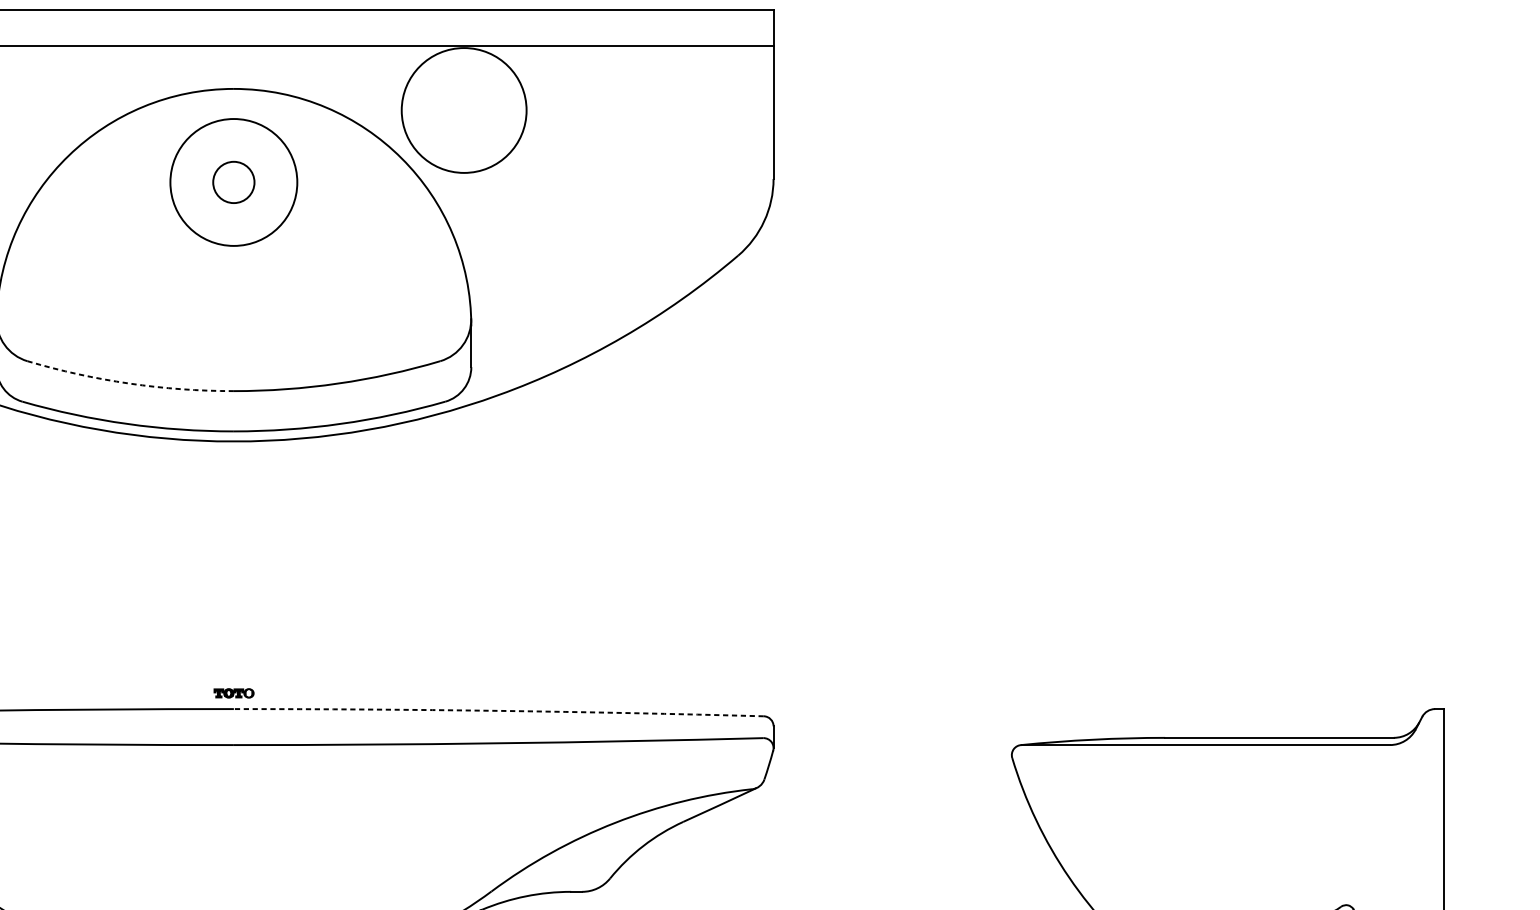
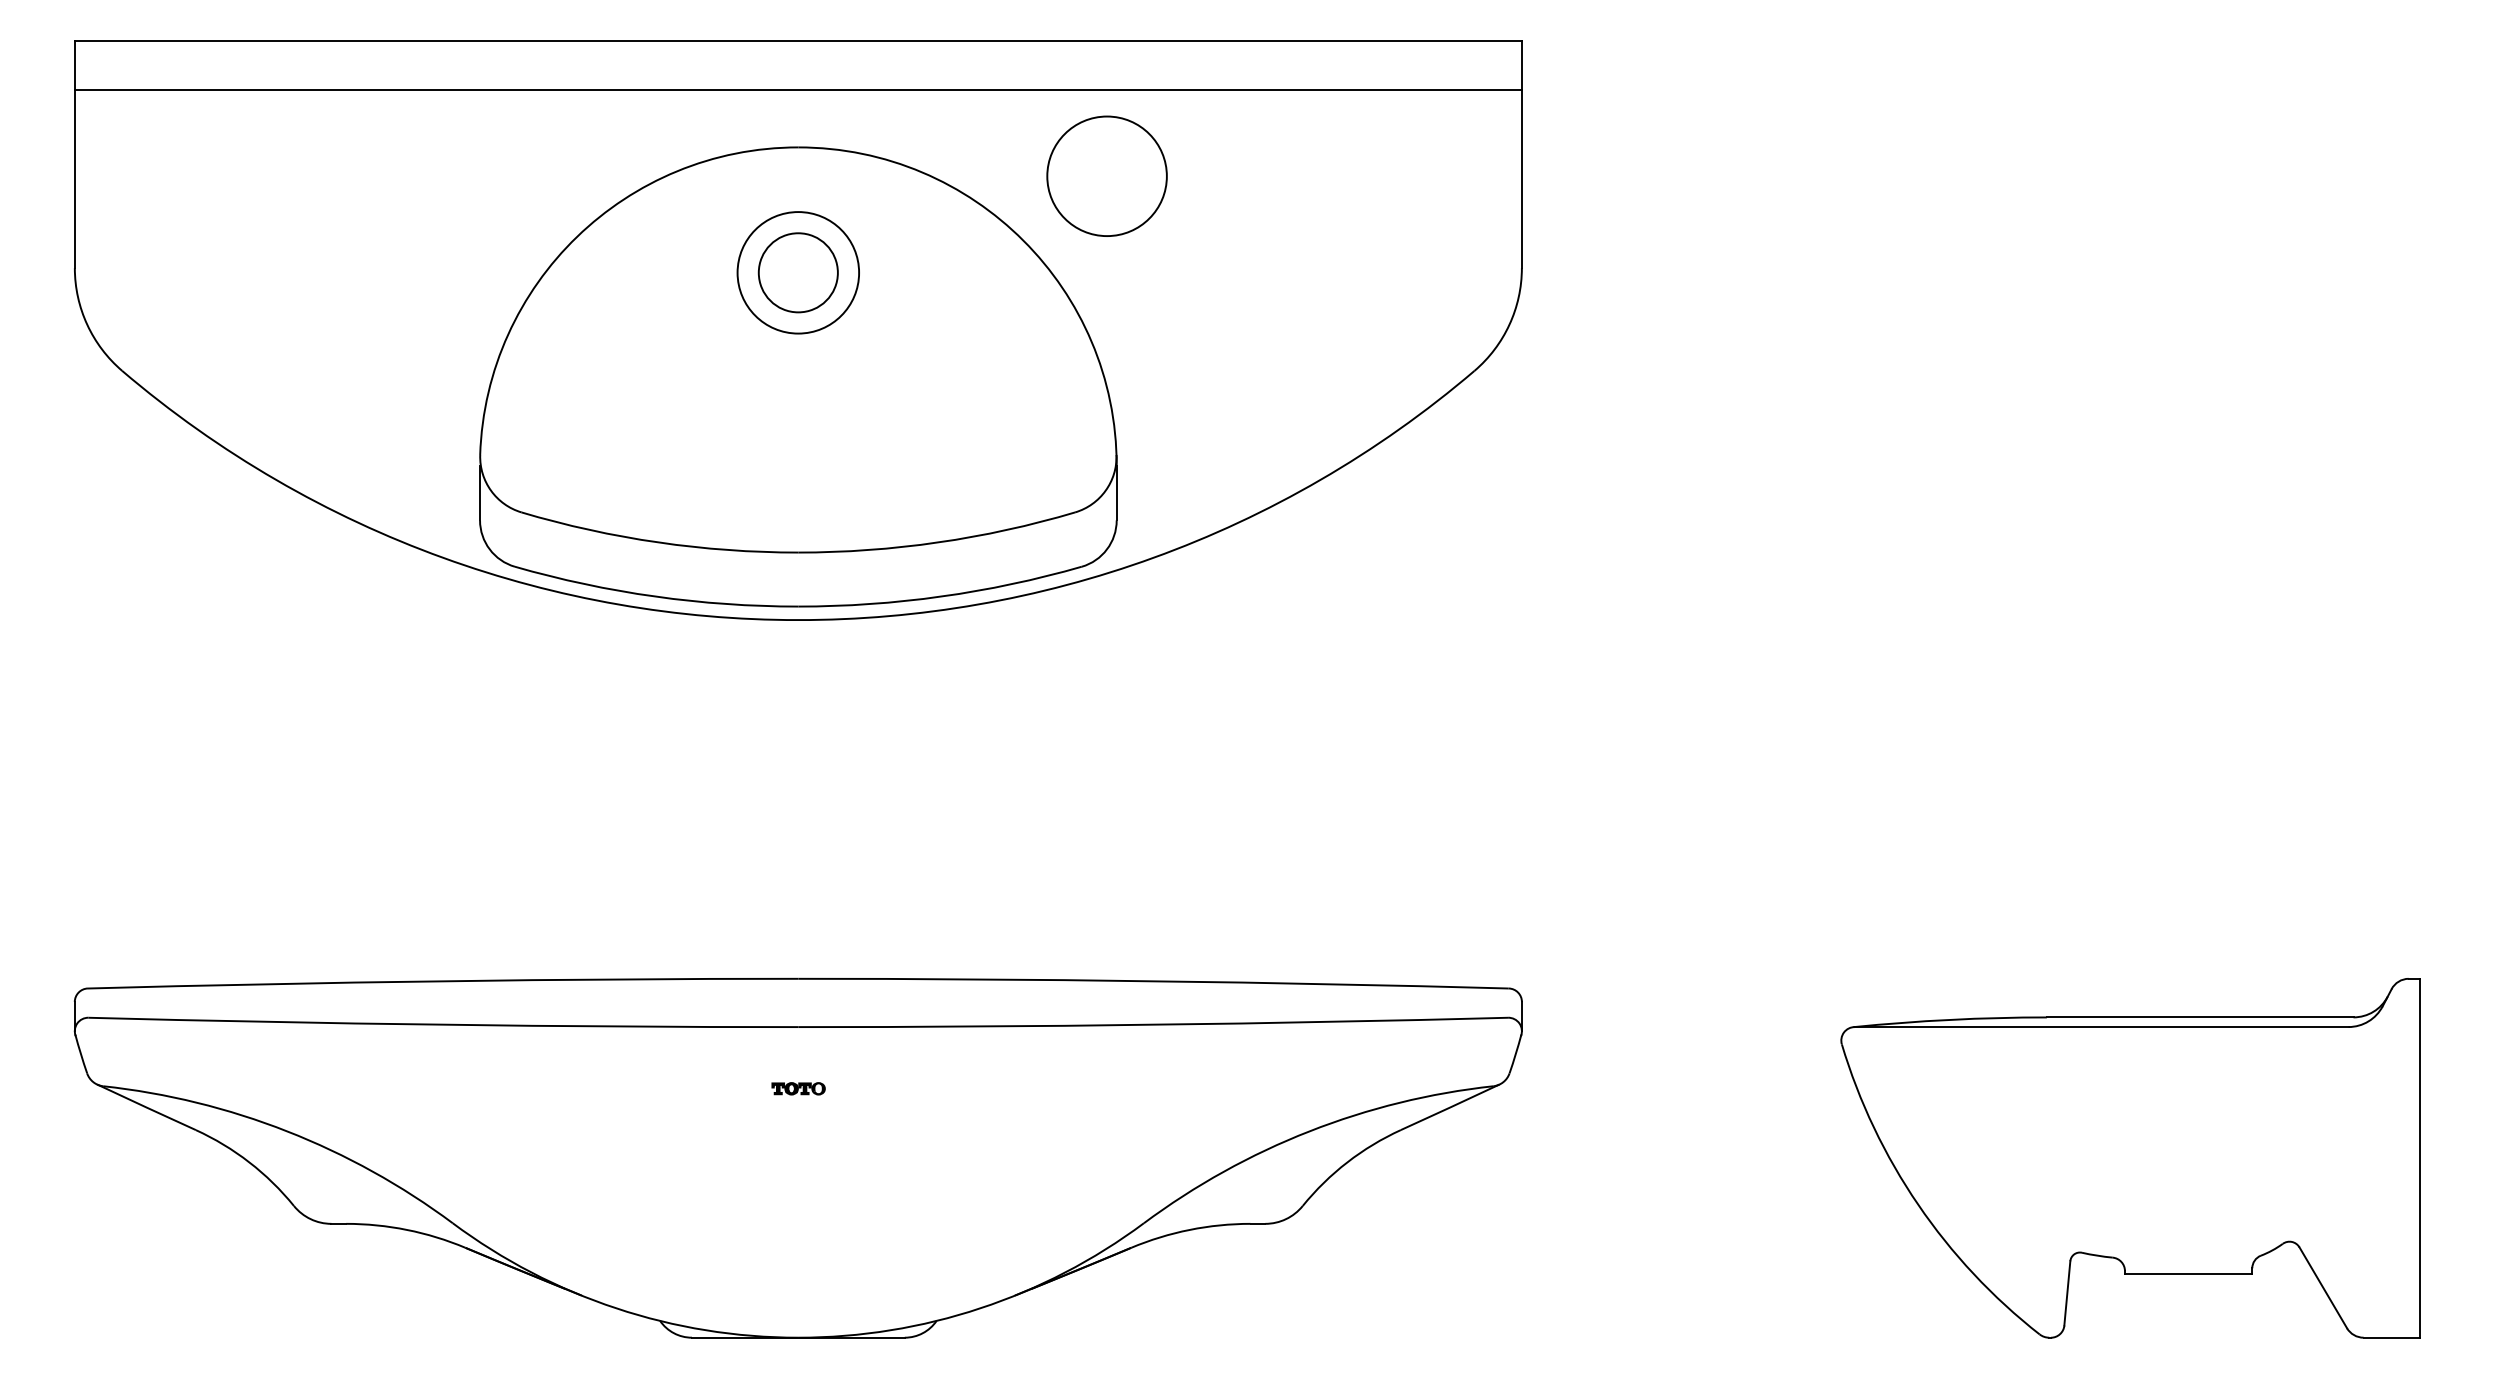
circle: (463, 110) -> (1106, 176), size x0.71
circle: (233, 182) -> (797, 272), size x1.43
circle: (233, 182) -> (798, 272), size x0.71
arc: (129, 383) -> (658, 542), dashed -> solid
part: (233, 693) -> (798, 1088), moved
arc: (498, 711) -> (1153, 981), dashed -> solid

